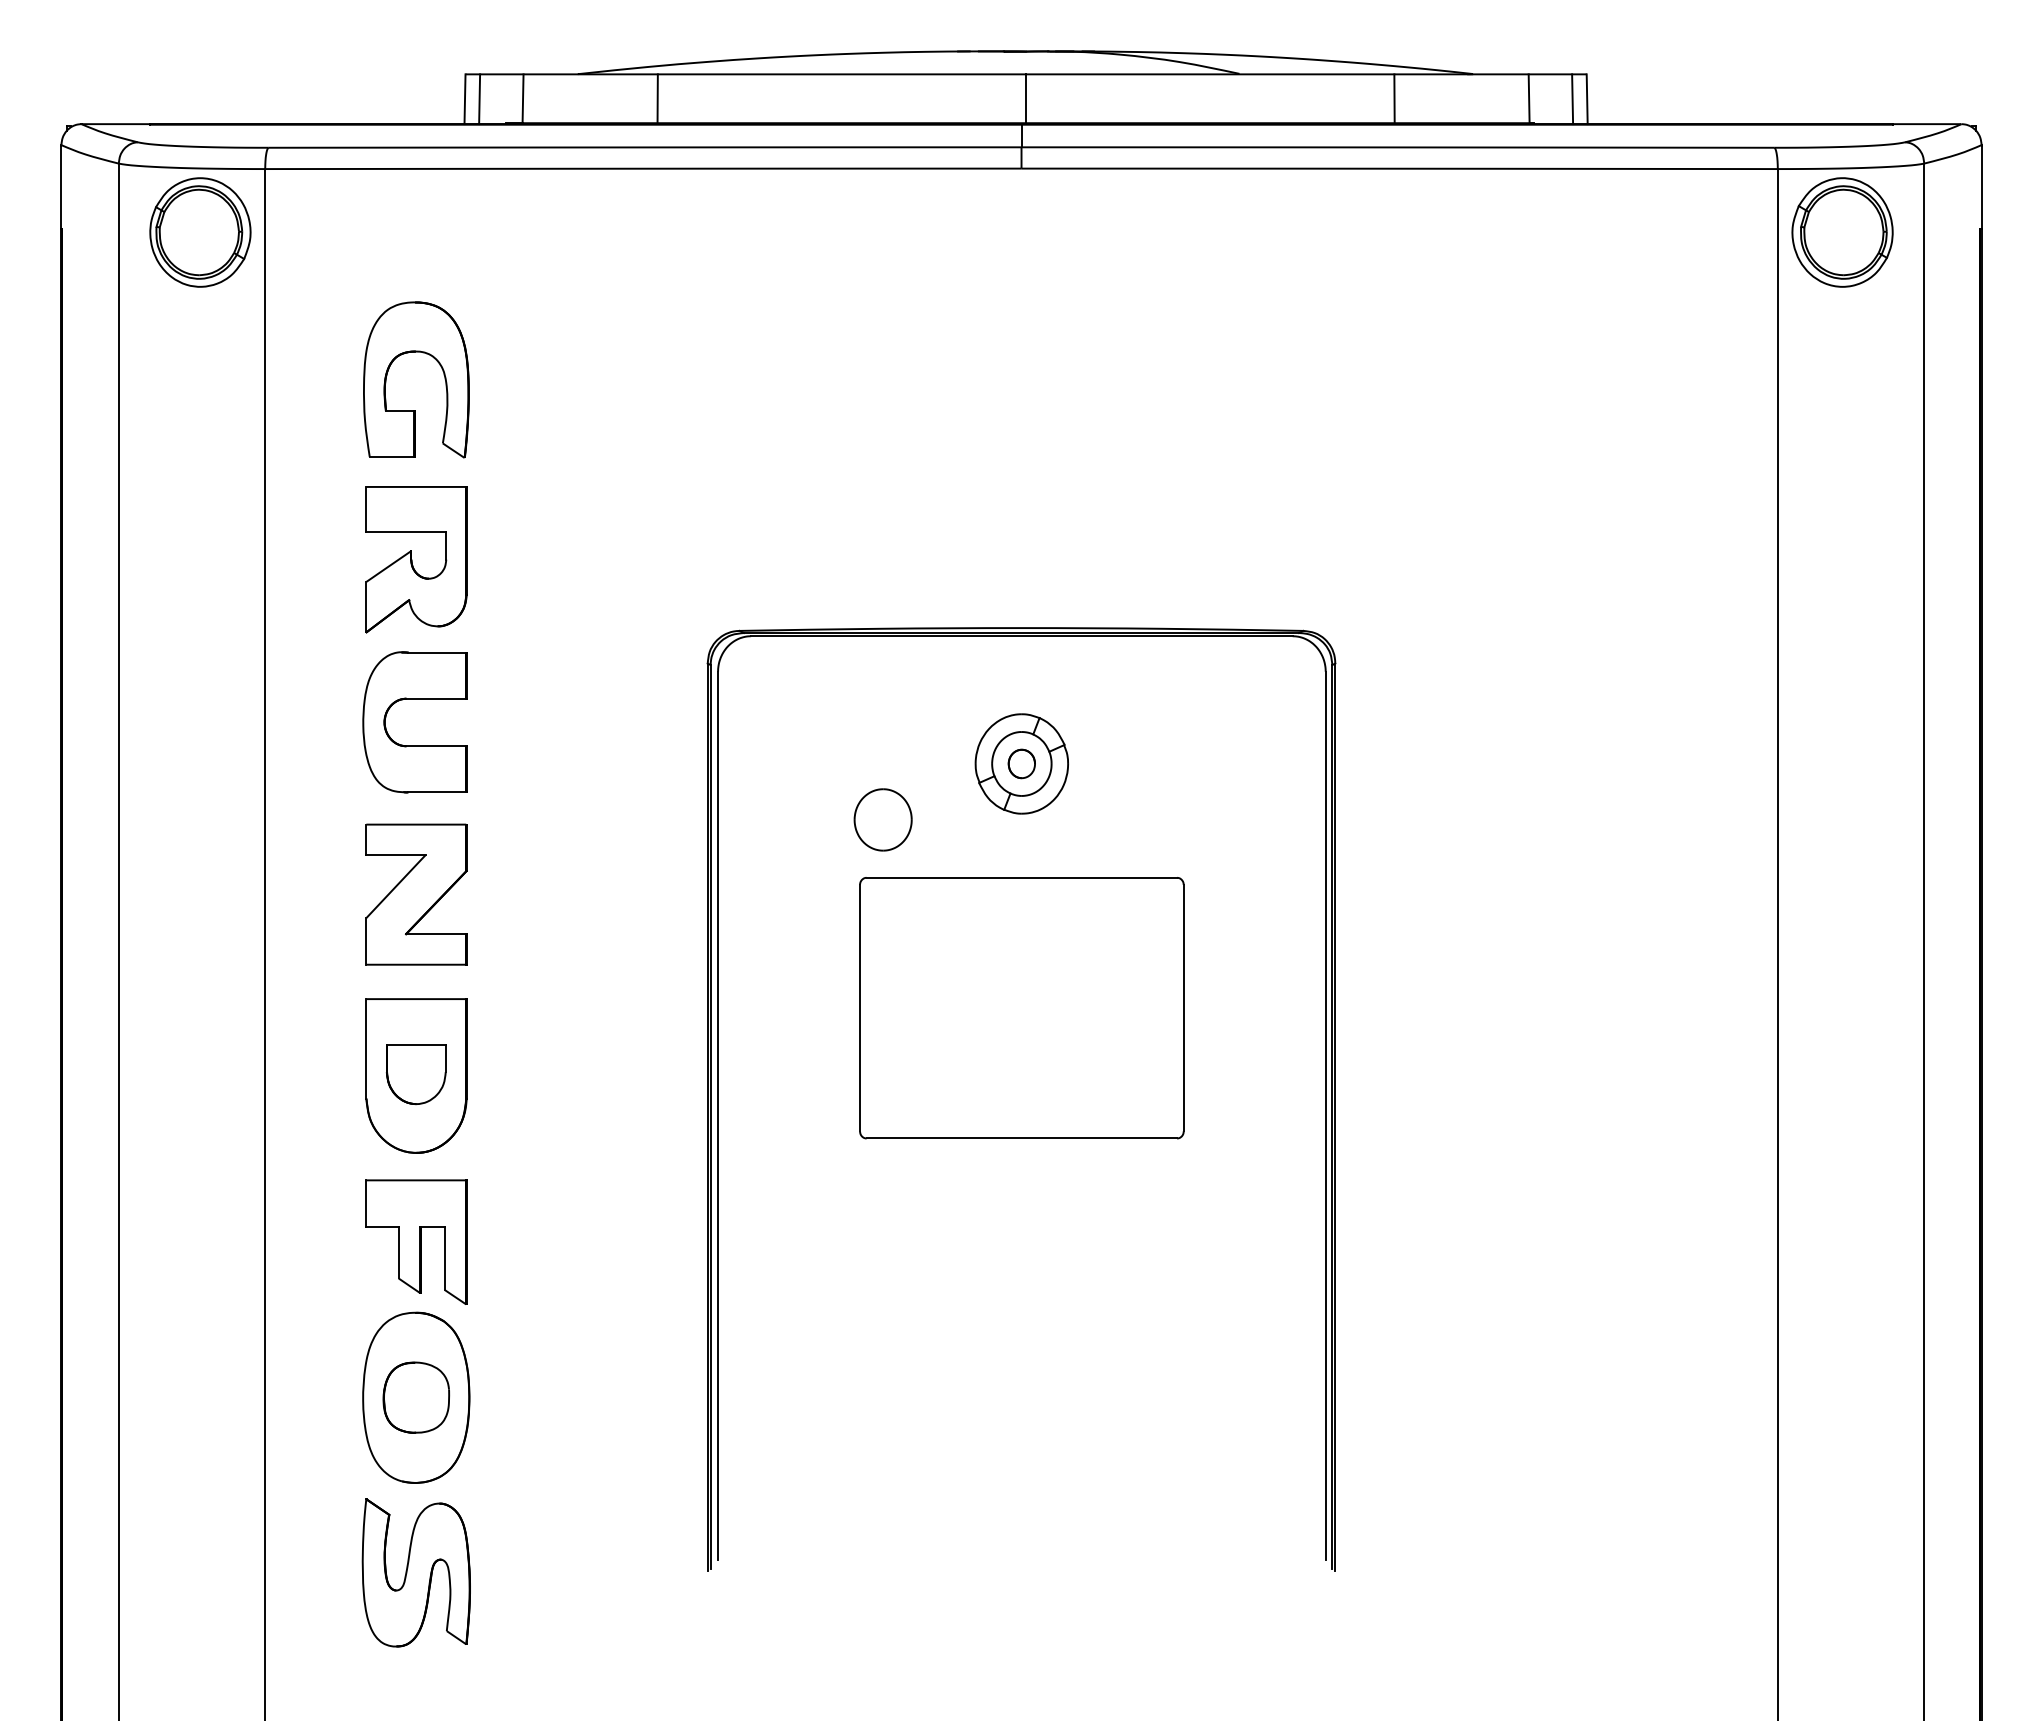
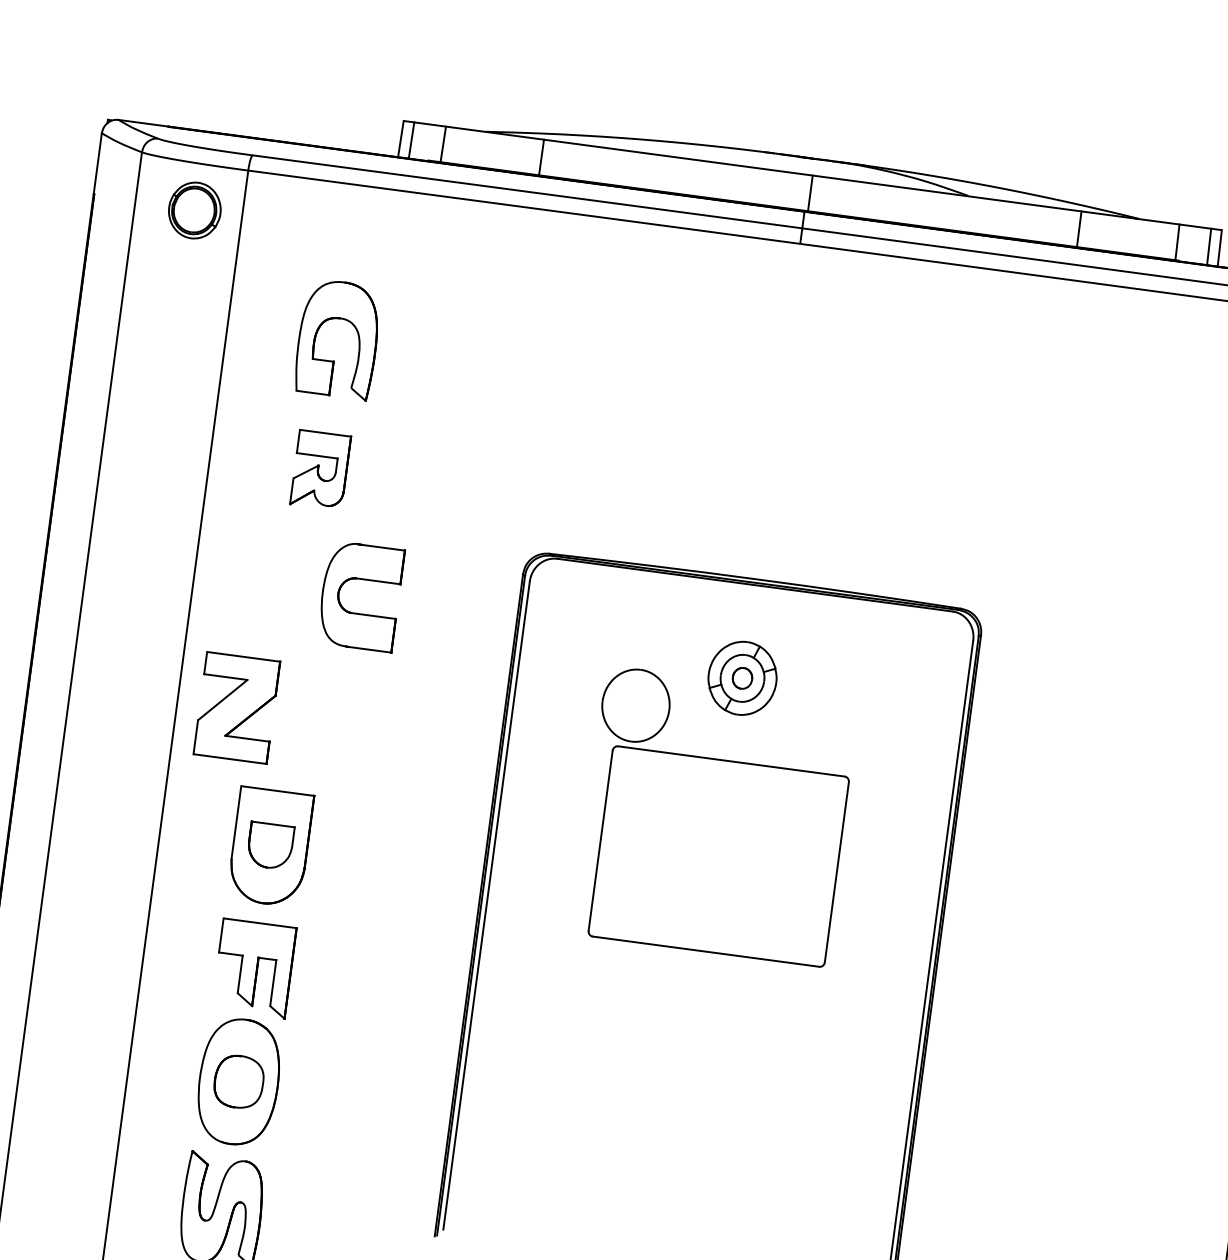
part: (200, 232) -> (194, 210), size x0.7
part: (416, 559) -> (320, 470), size x0.7
part: (414, 699) -> (362, 579), moved
part: (882, 819) -> (635, 705), size x1.6
part: (416, 894) -> (236, 707), moved

